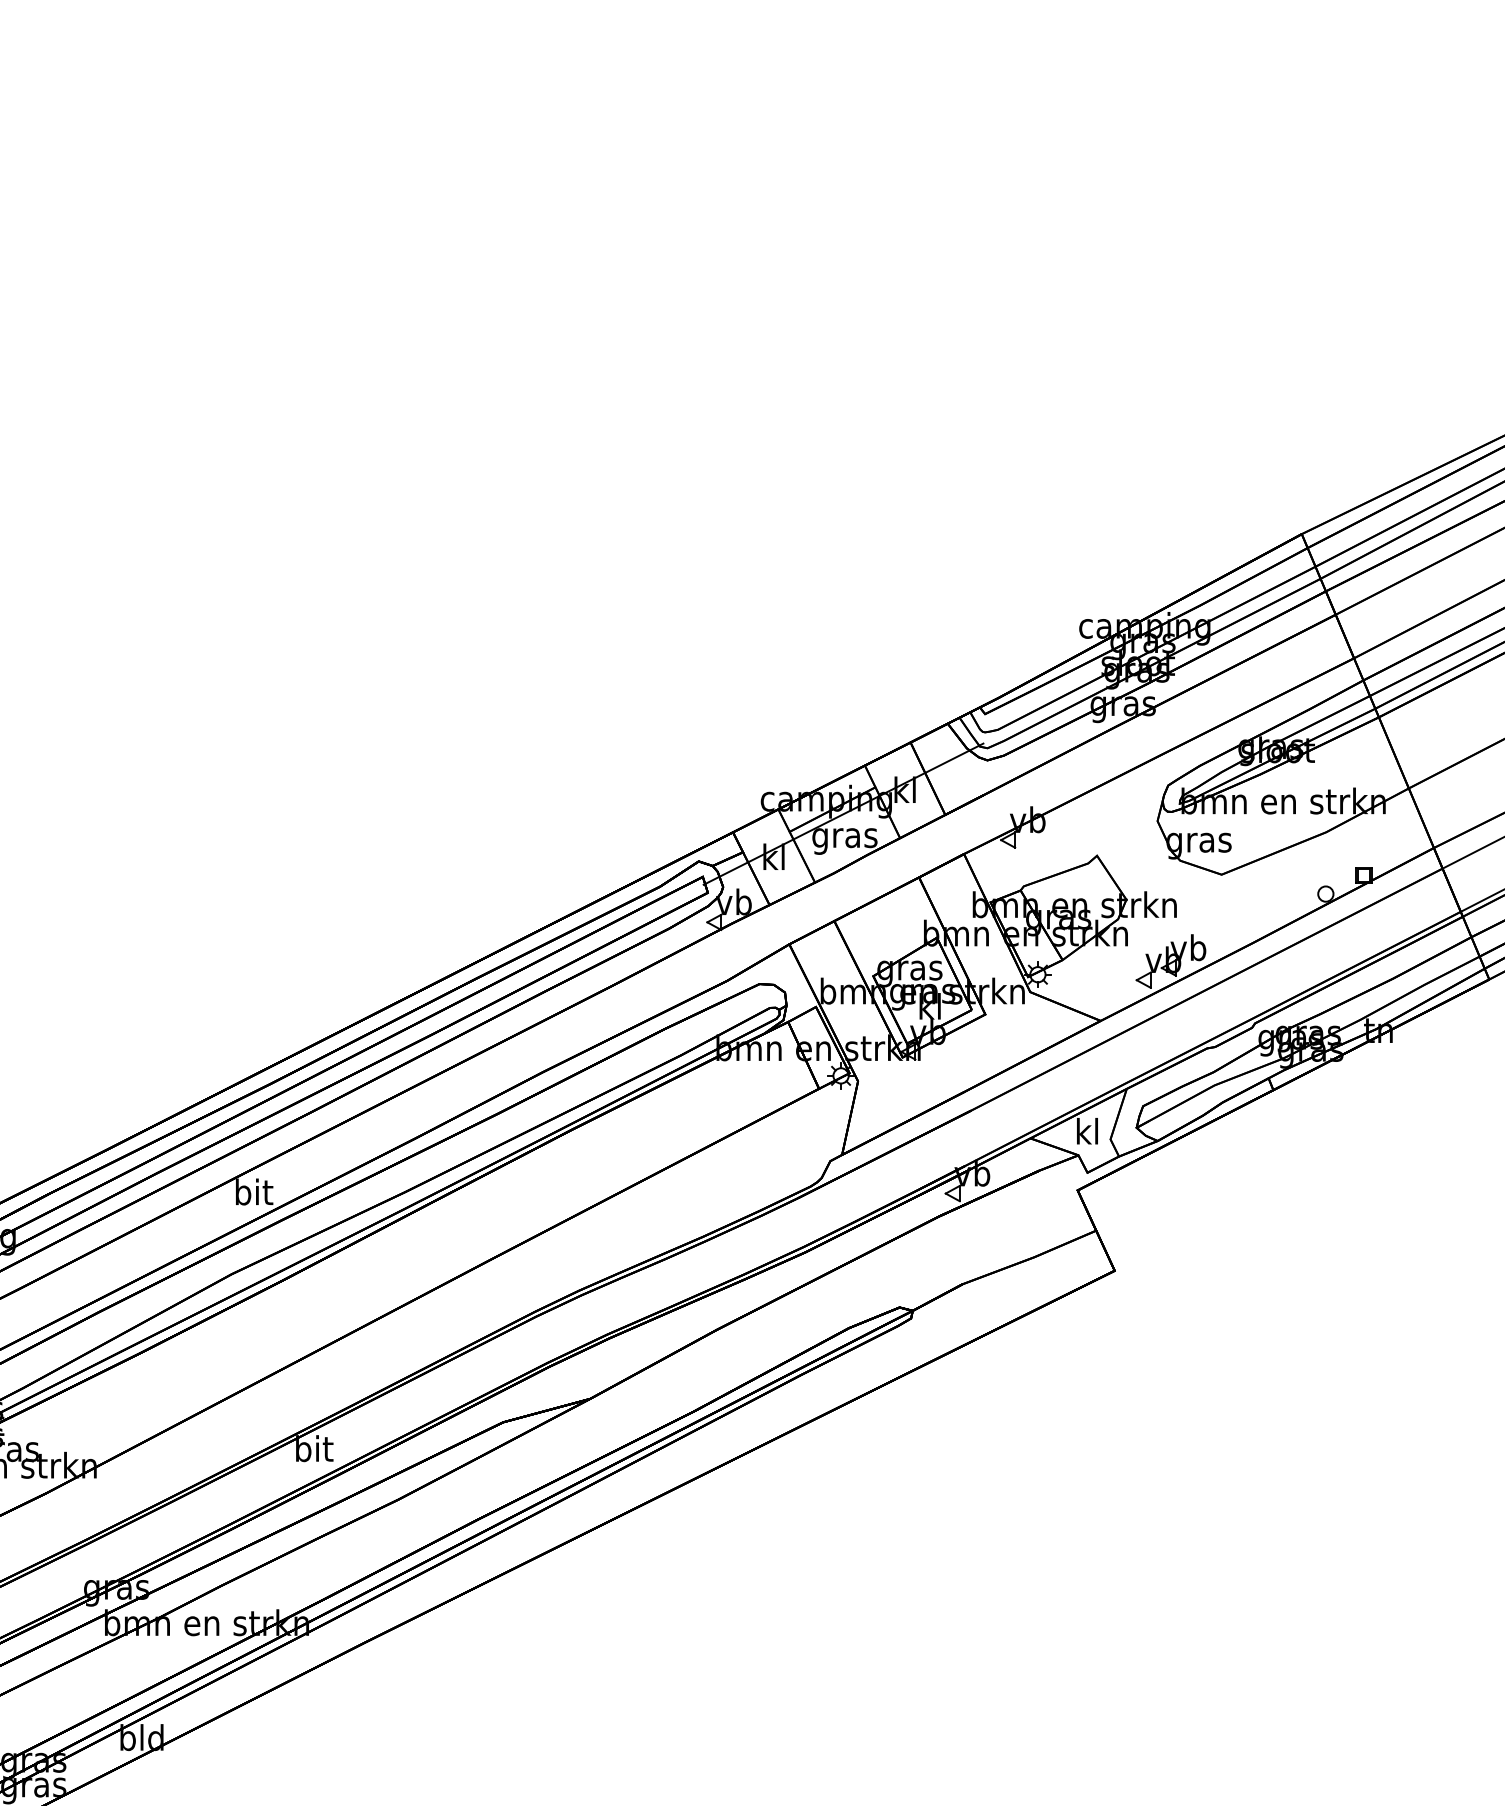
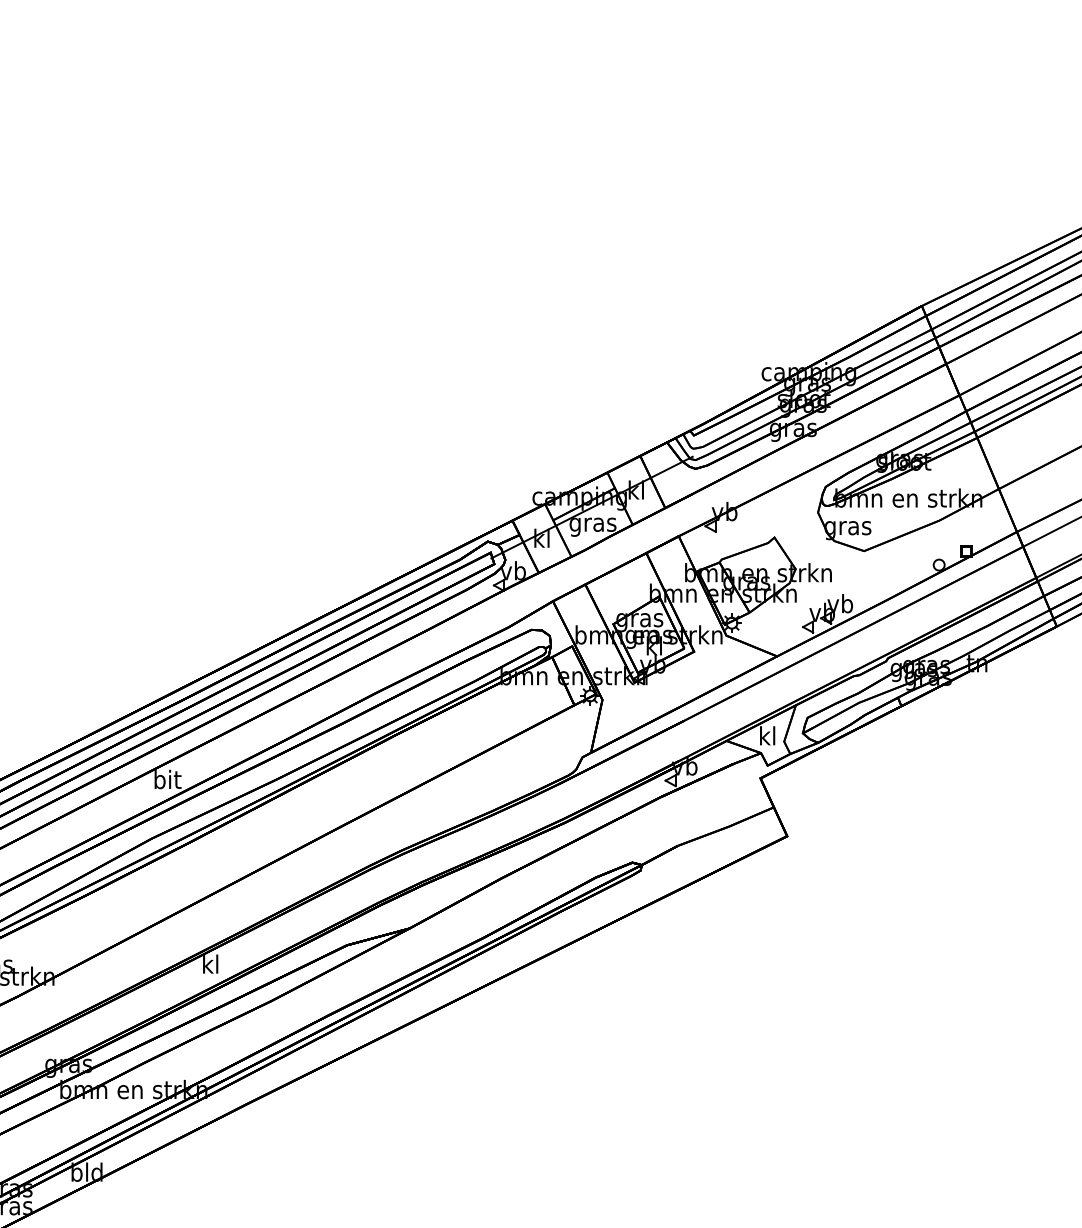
text: (314, 1448) -> (211, 964), bit -> kl

